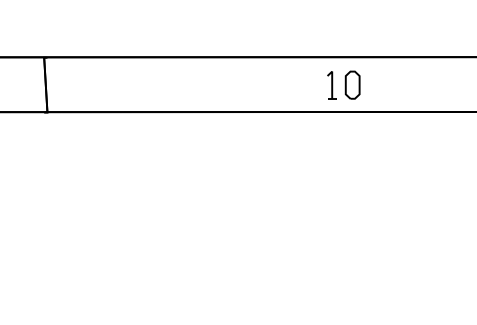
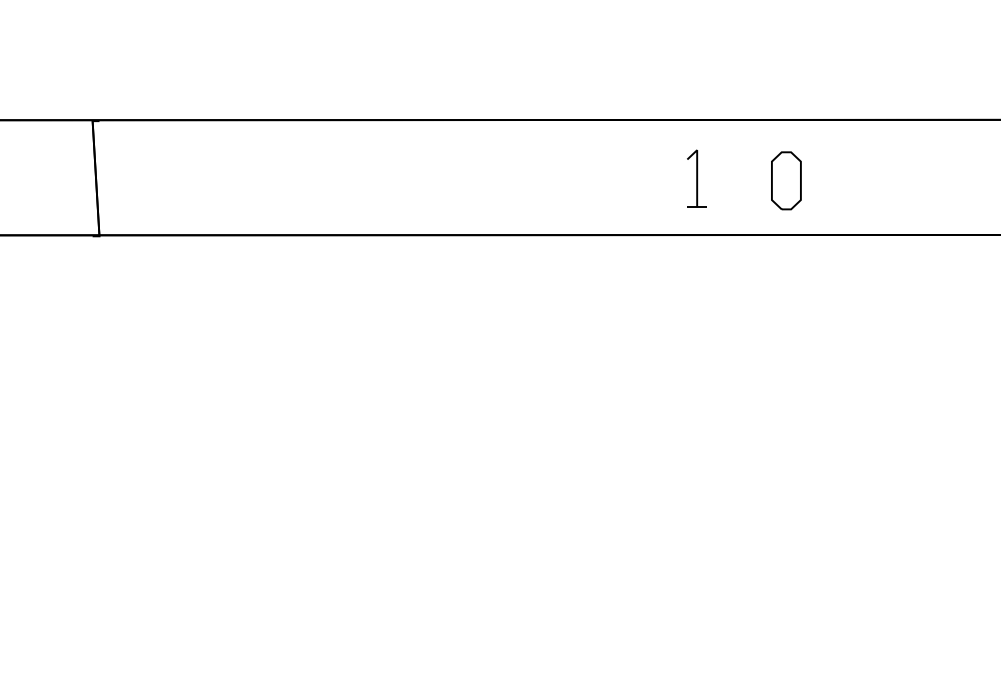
part: (352, 84) -> (785, 179), moved

